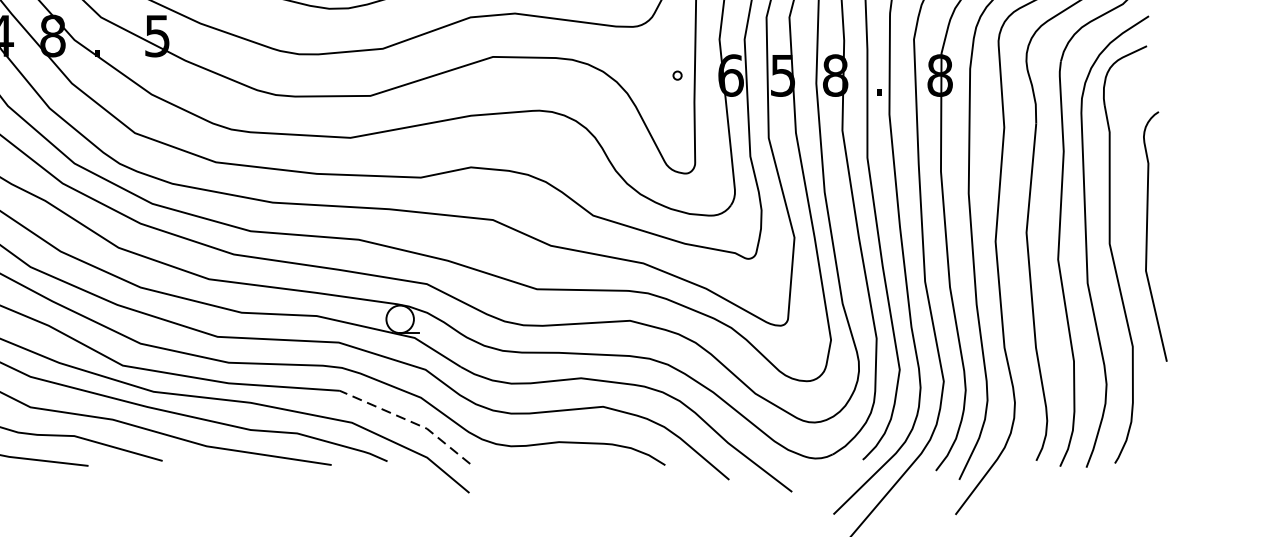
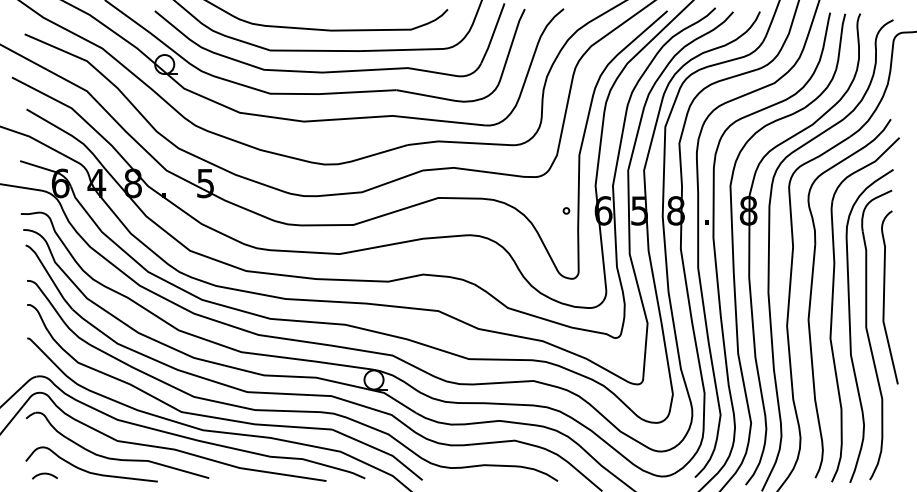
curve: (1147, 236) -> (884, 297), moved
line: (409, 420) -> (380, 450), dashed -> solid

